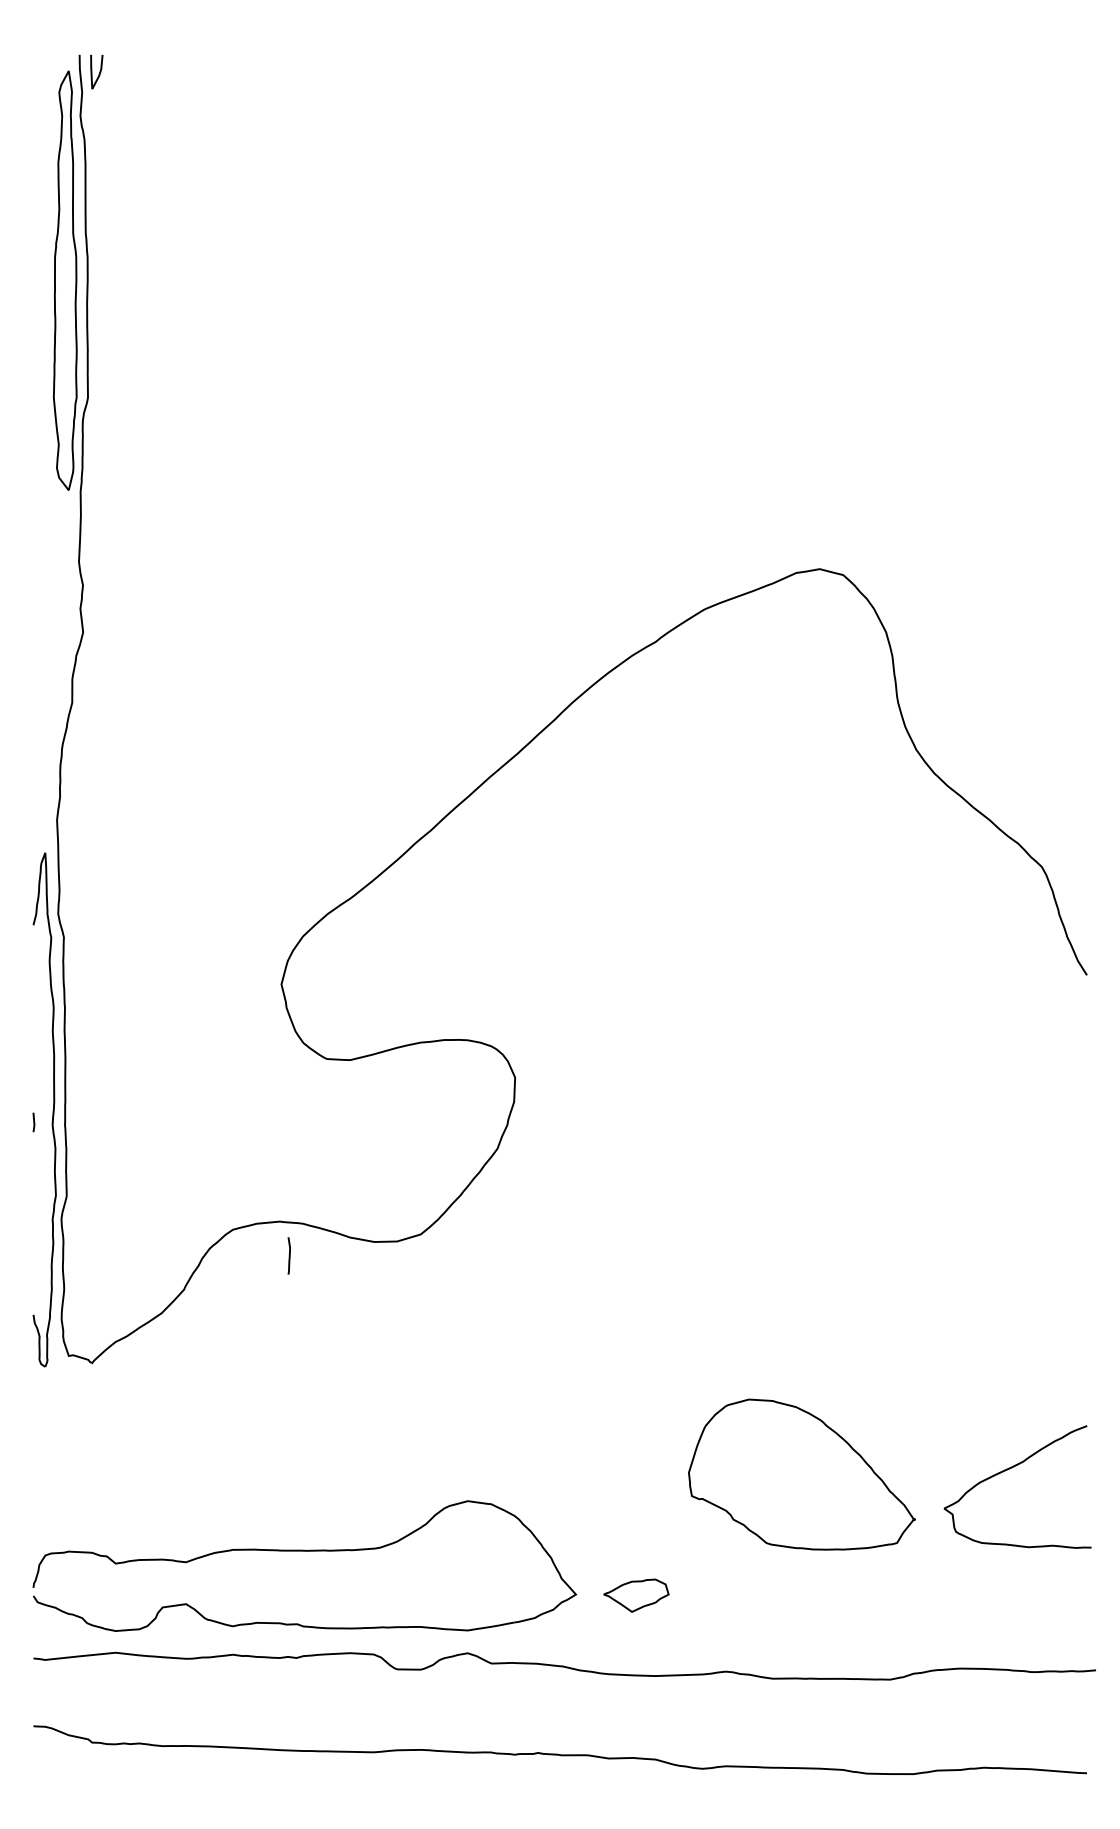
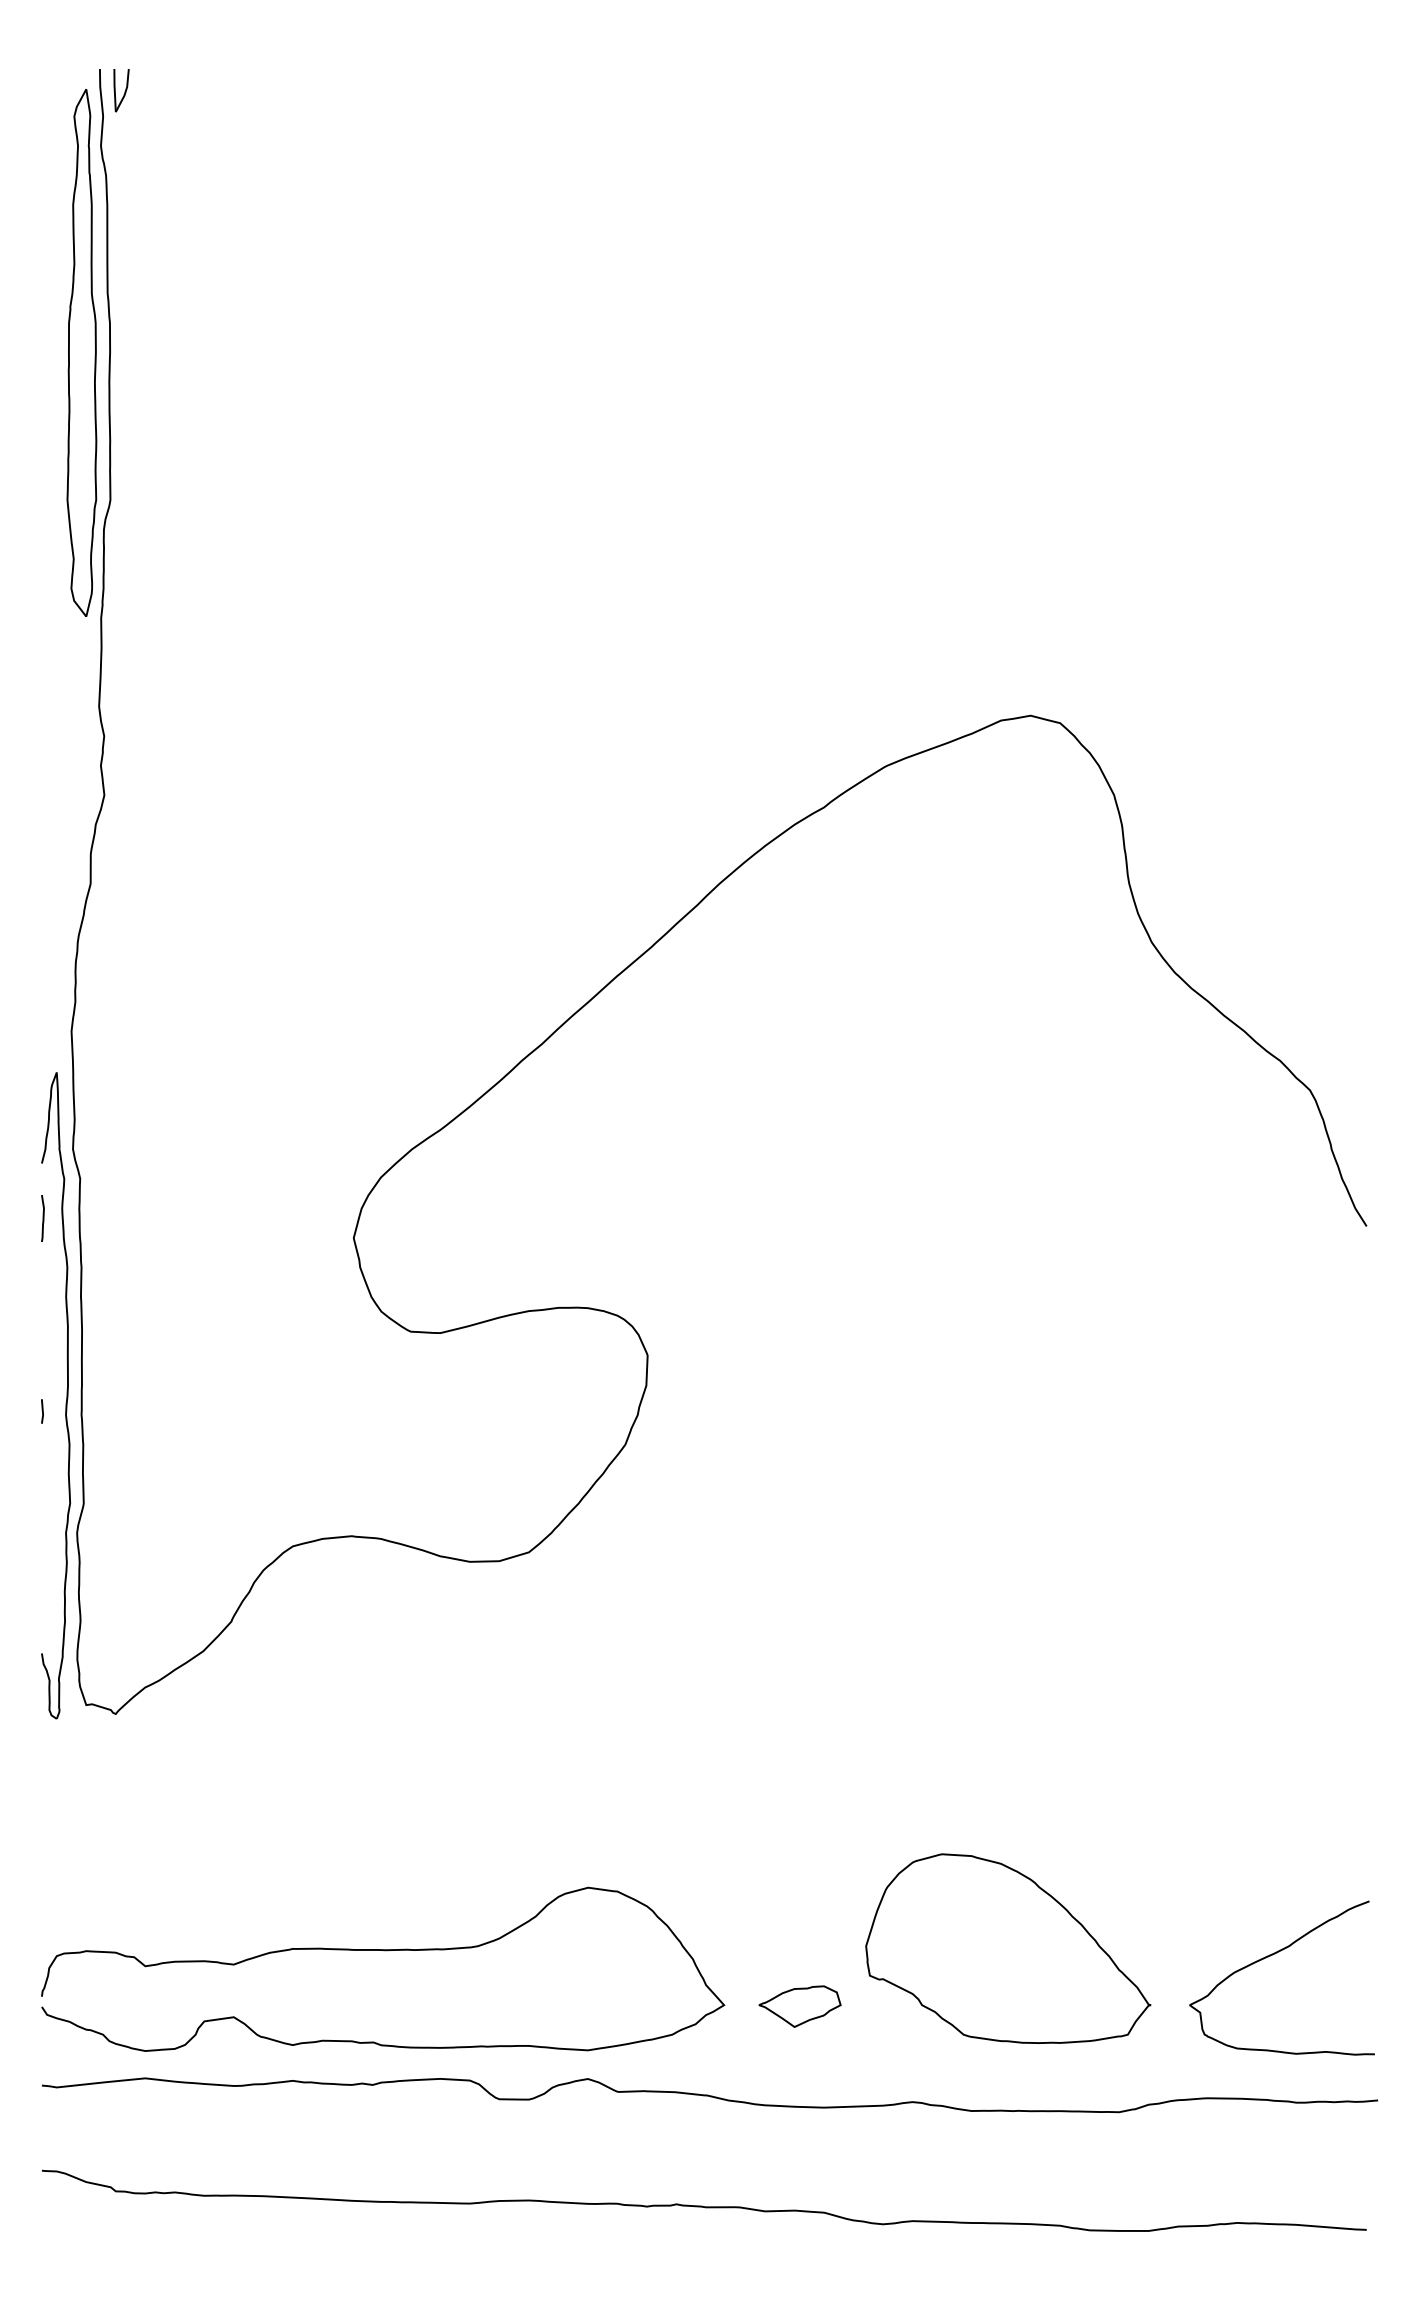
line: (288, 1255) -> (41, 1217), moved
curve: (1012, 1468) -> (1275, 1954), moved
part: (801, 1474) -> (1007, 1948), moved

